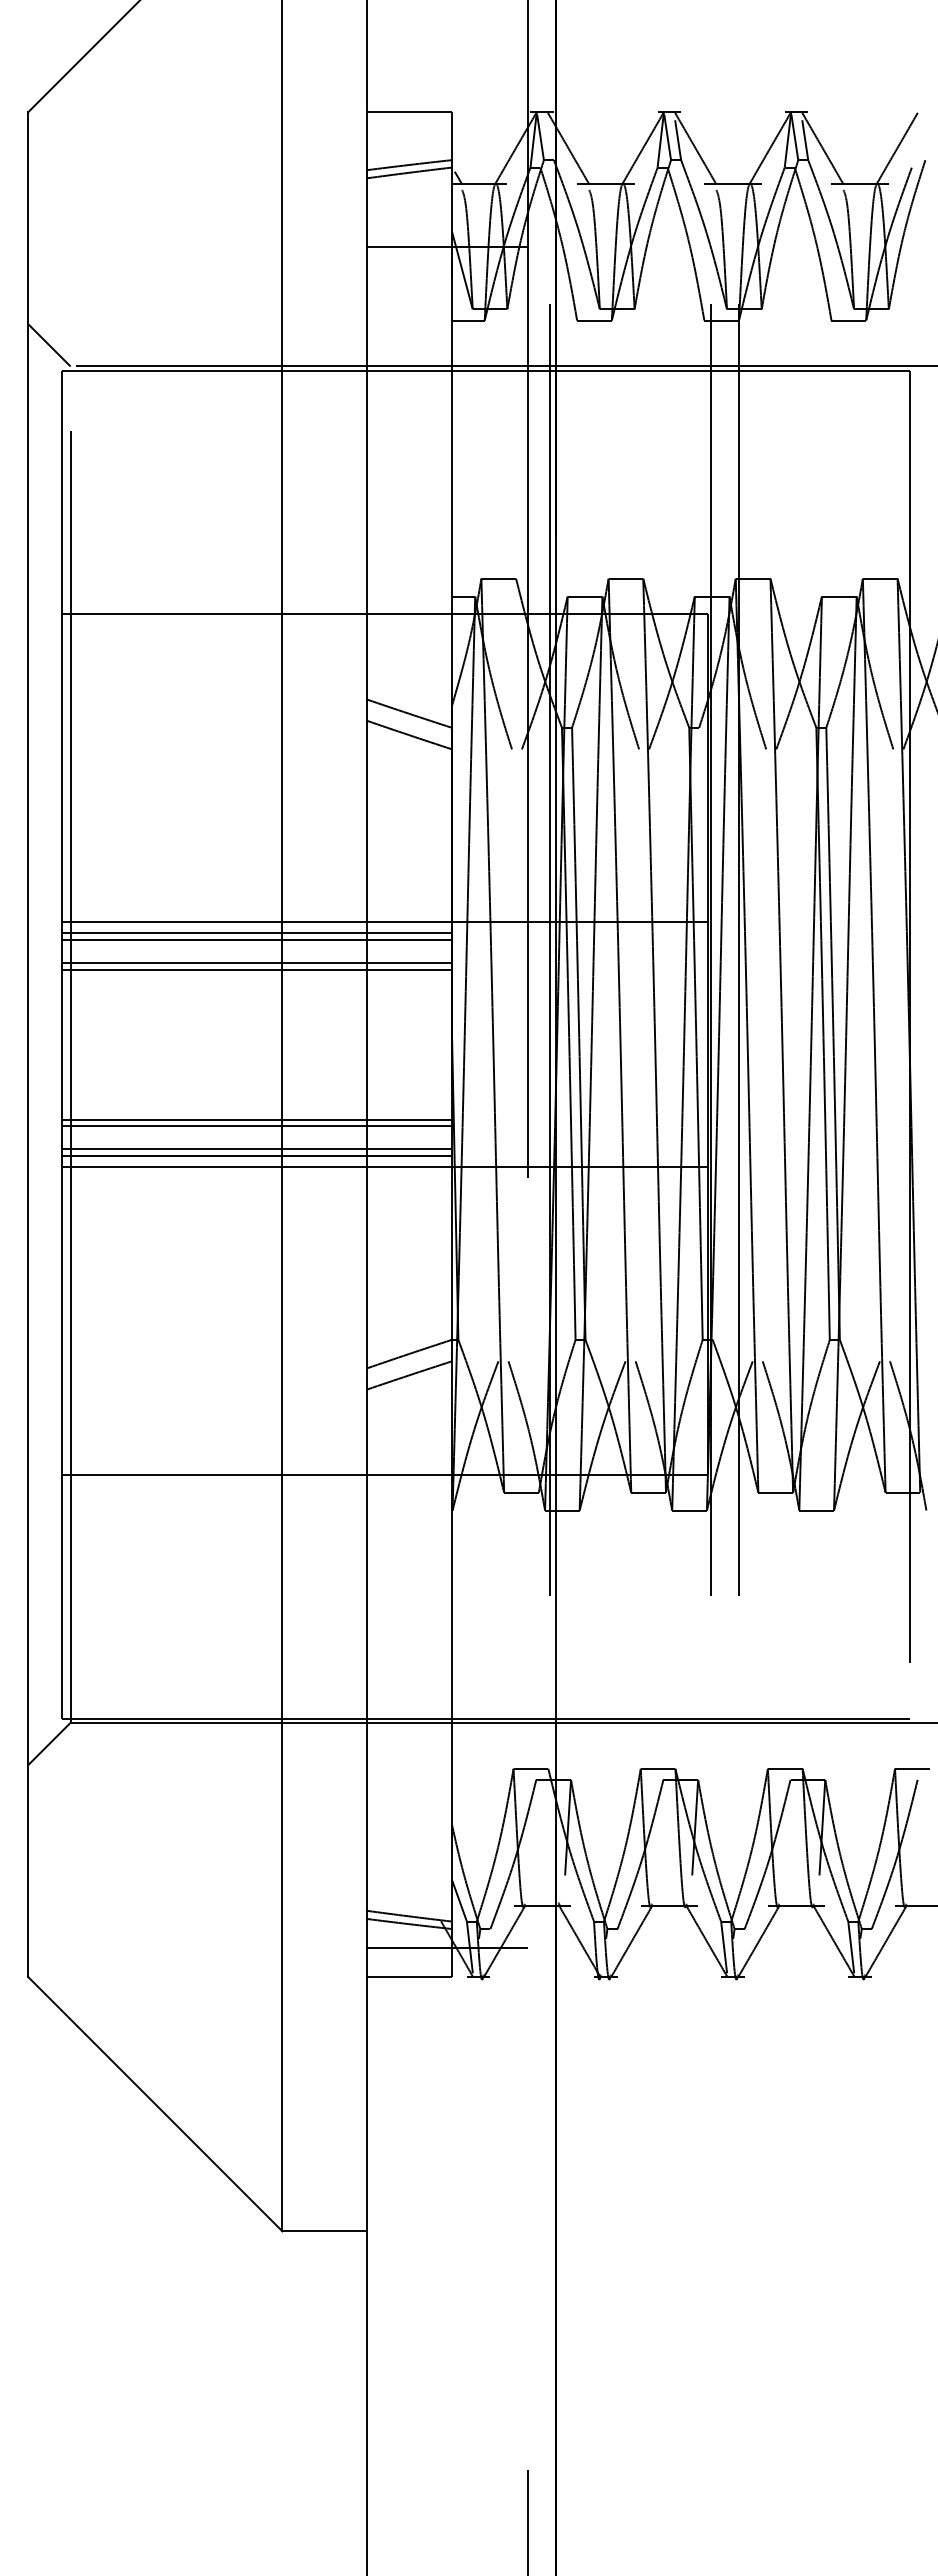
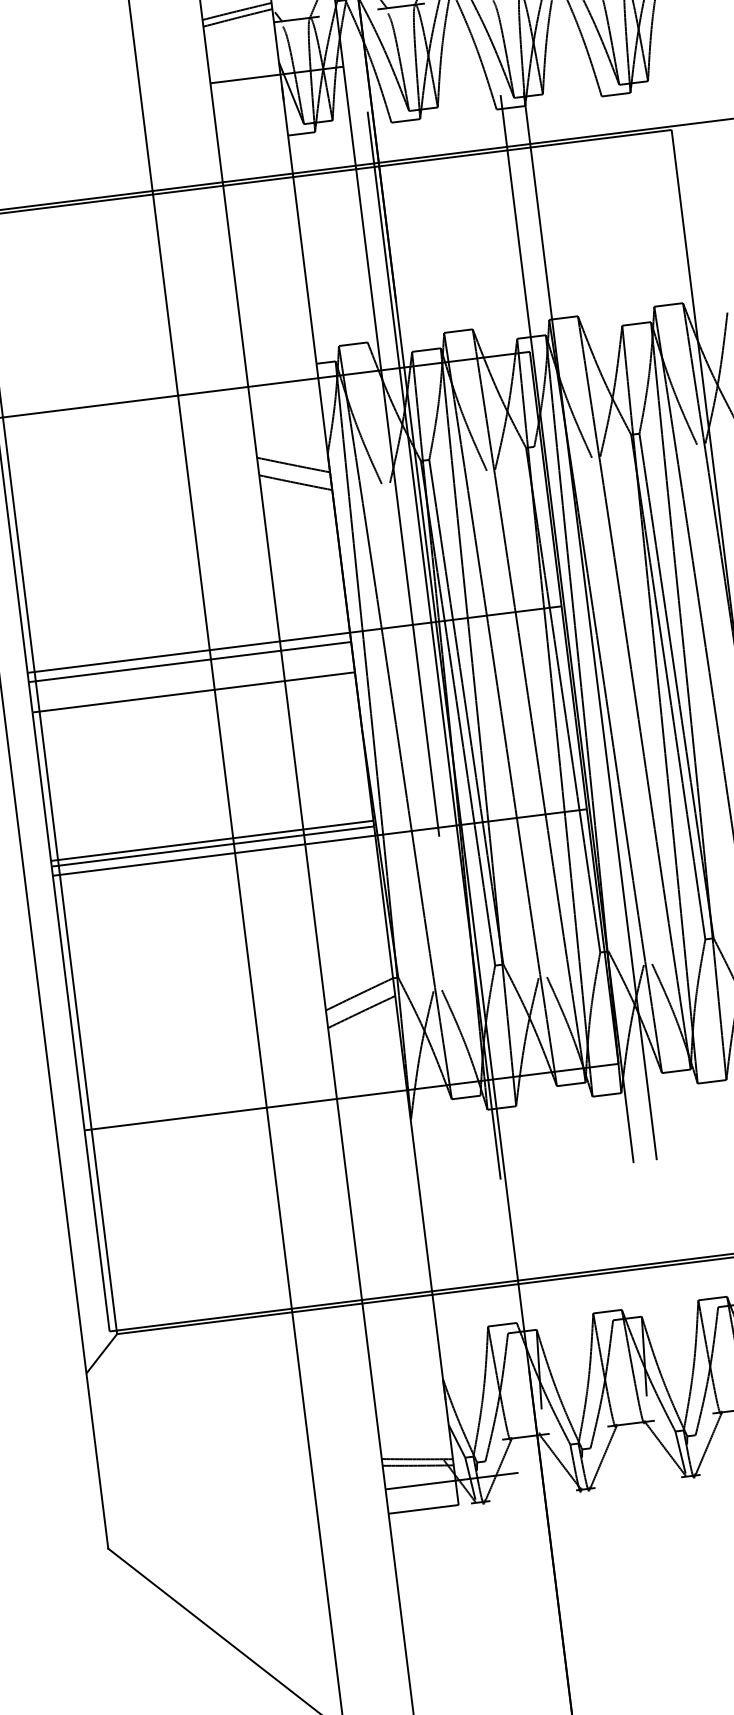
line: (257, 939) -> (190, 667), removed
line: (257, 962) -> (193, 686), removed
line: (257, 1119) -> (209, 816), removed
line: (257, 1126) -> (210, 821), removed

